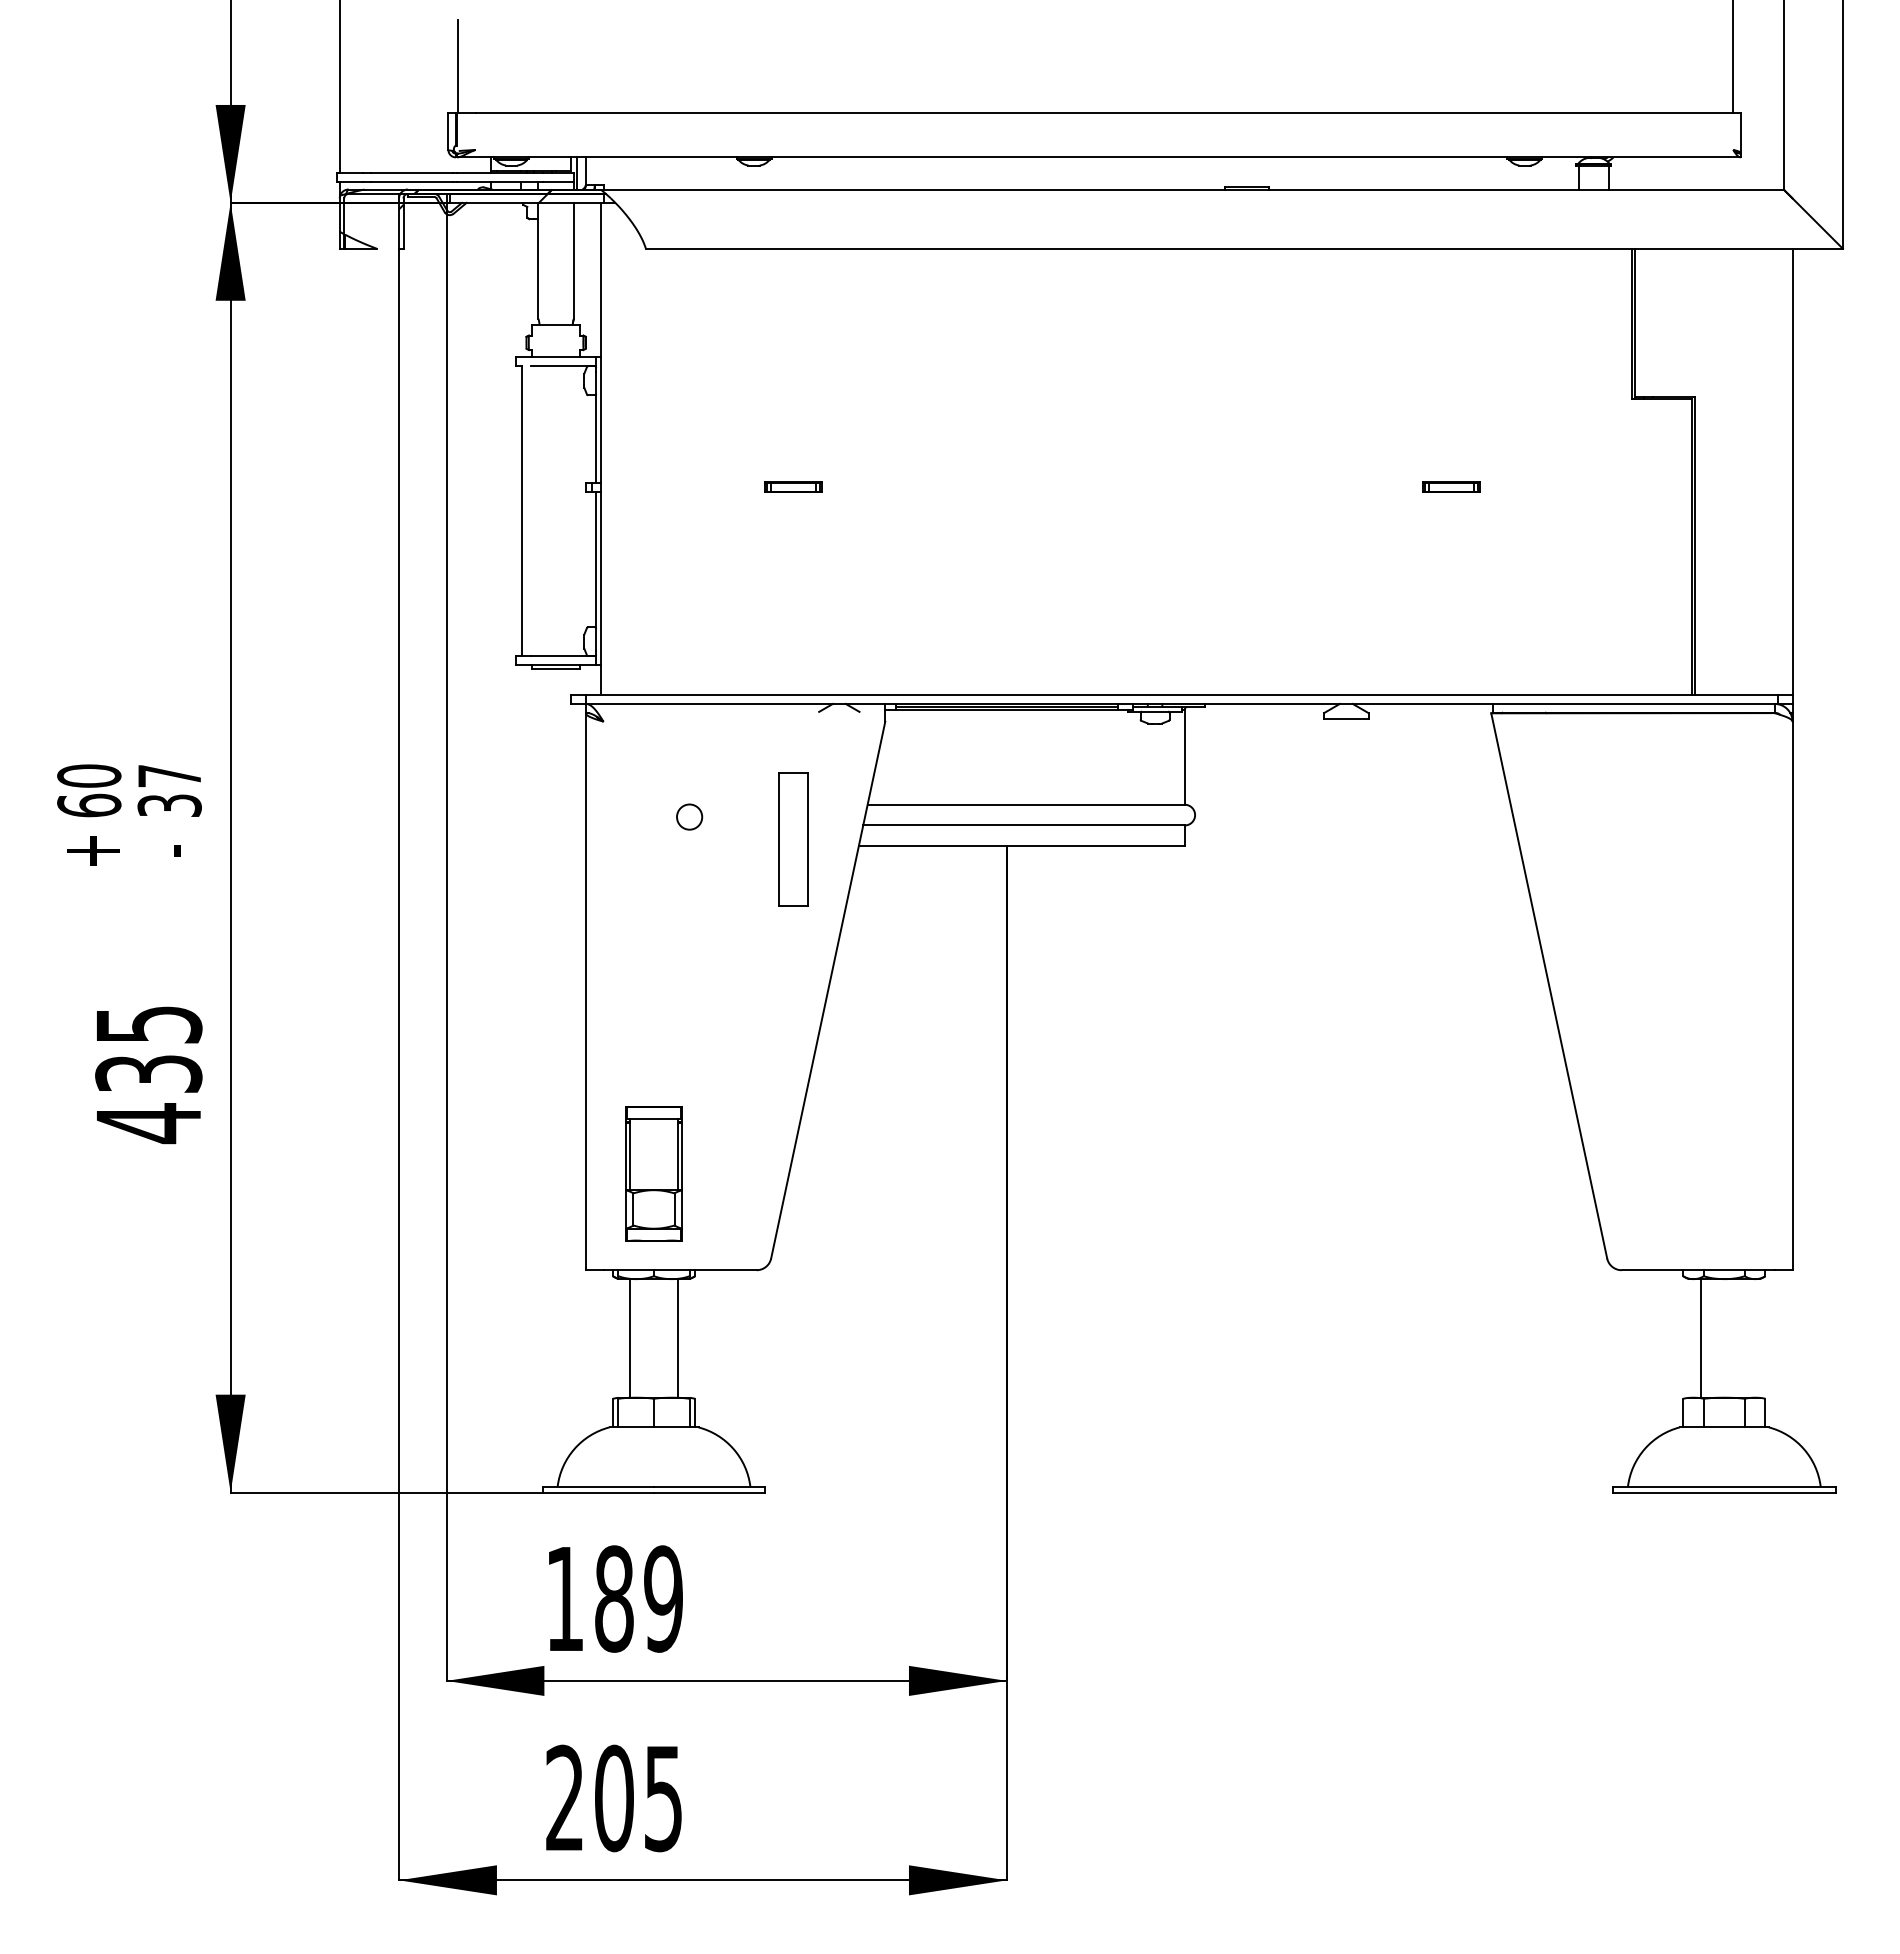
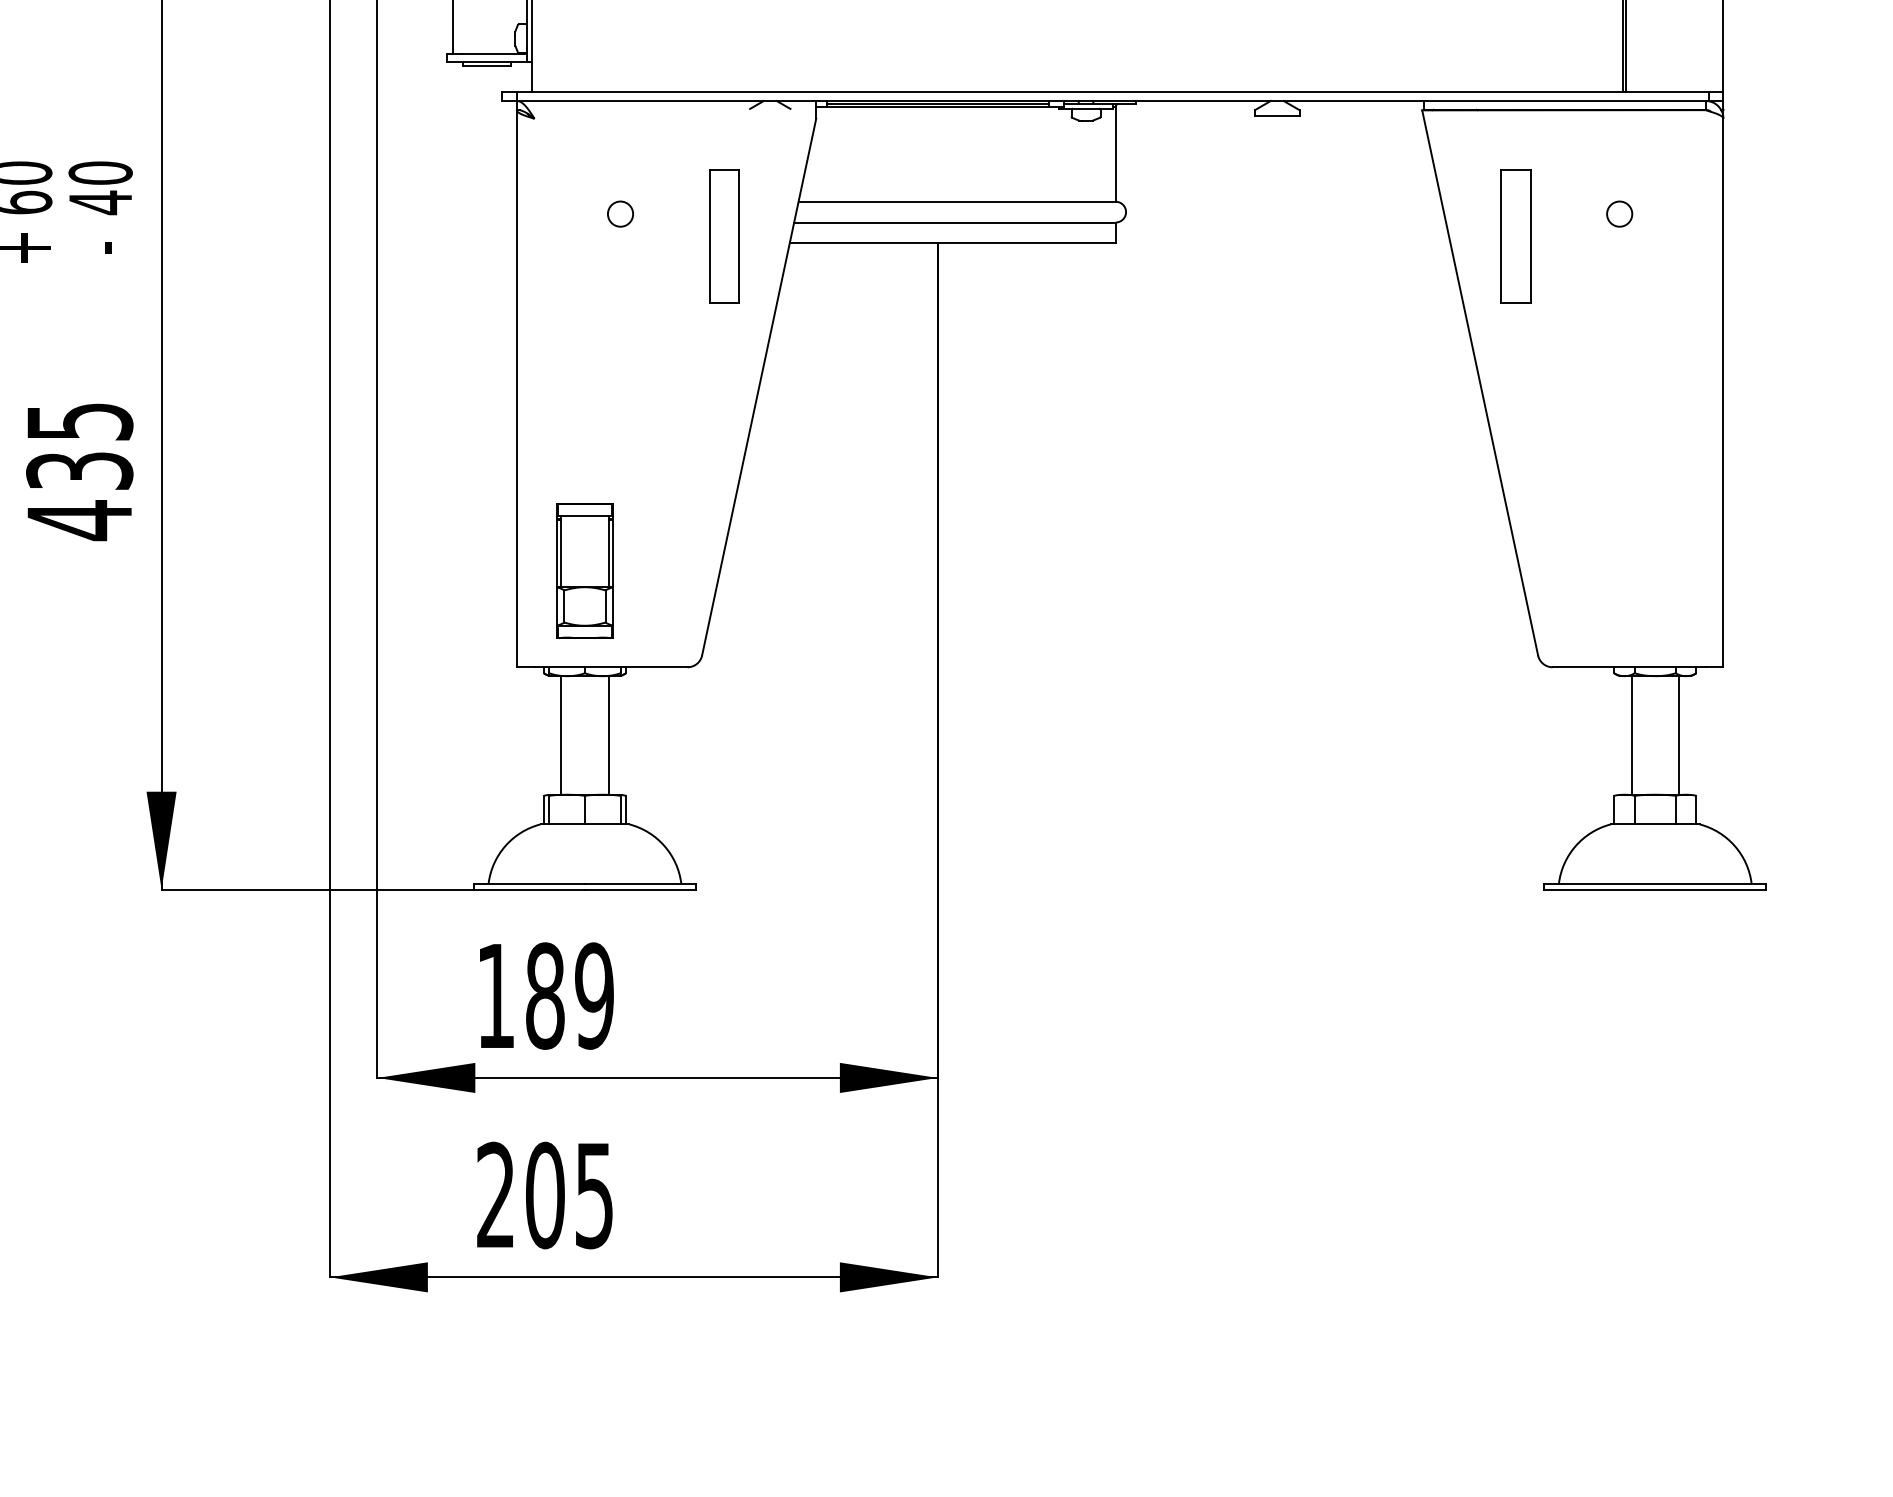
text: (169, 791) -> (100, 188), 37 -> 40
circle: (1688, 816) -> (1619, 213), added
part: (1584, 839) -> (1515, 236), added
line: (1748, 1338) -> (1679, 735), added

